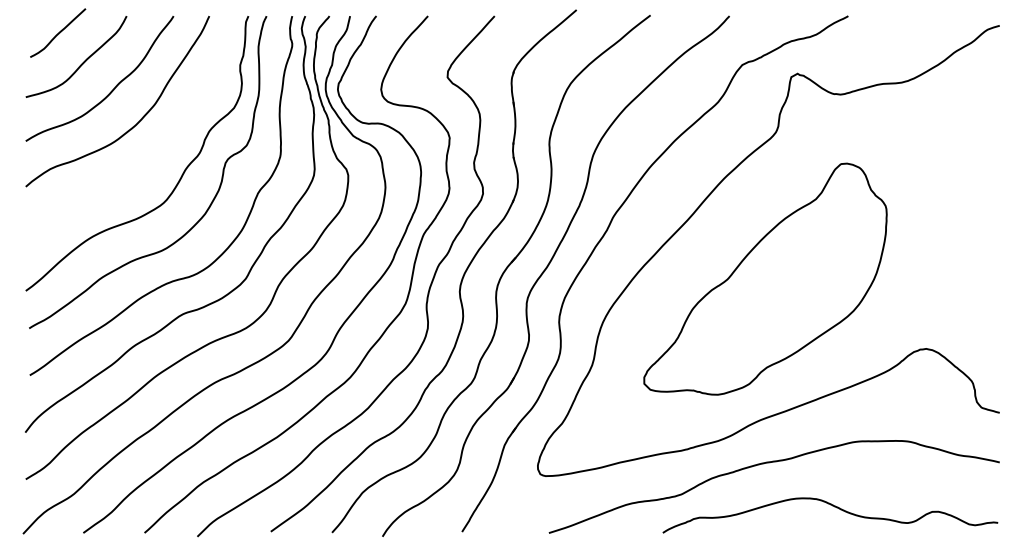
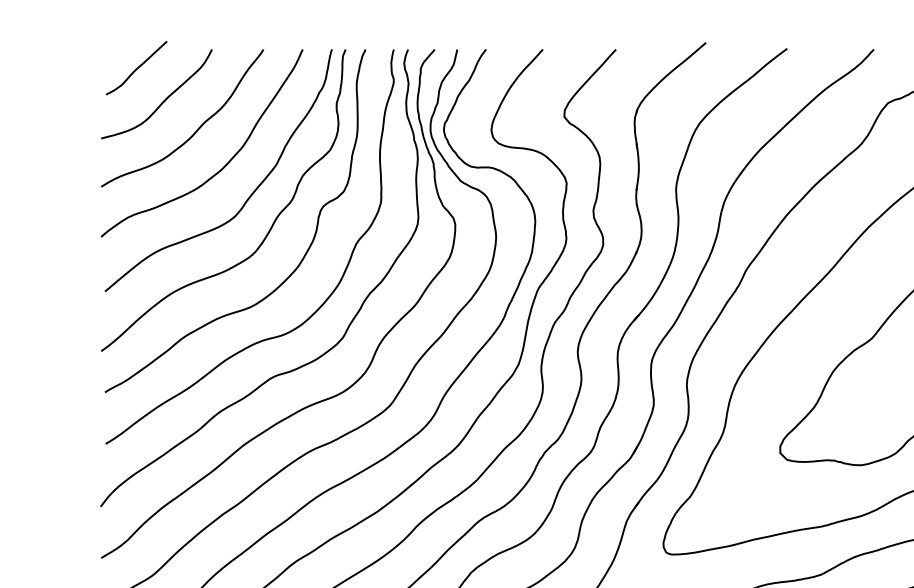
curve: (160, 149) -> (249, 195), added

